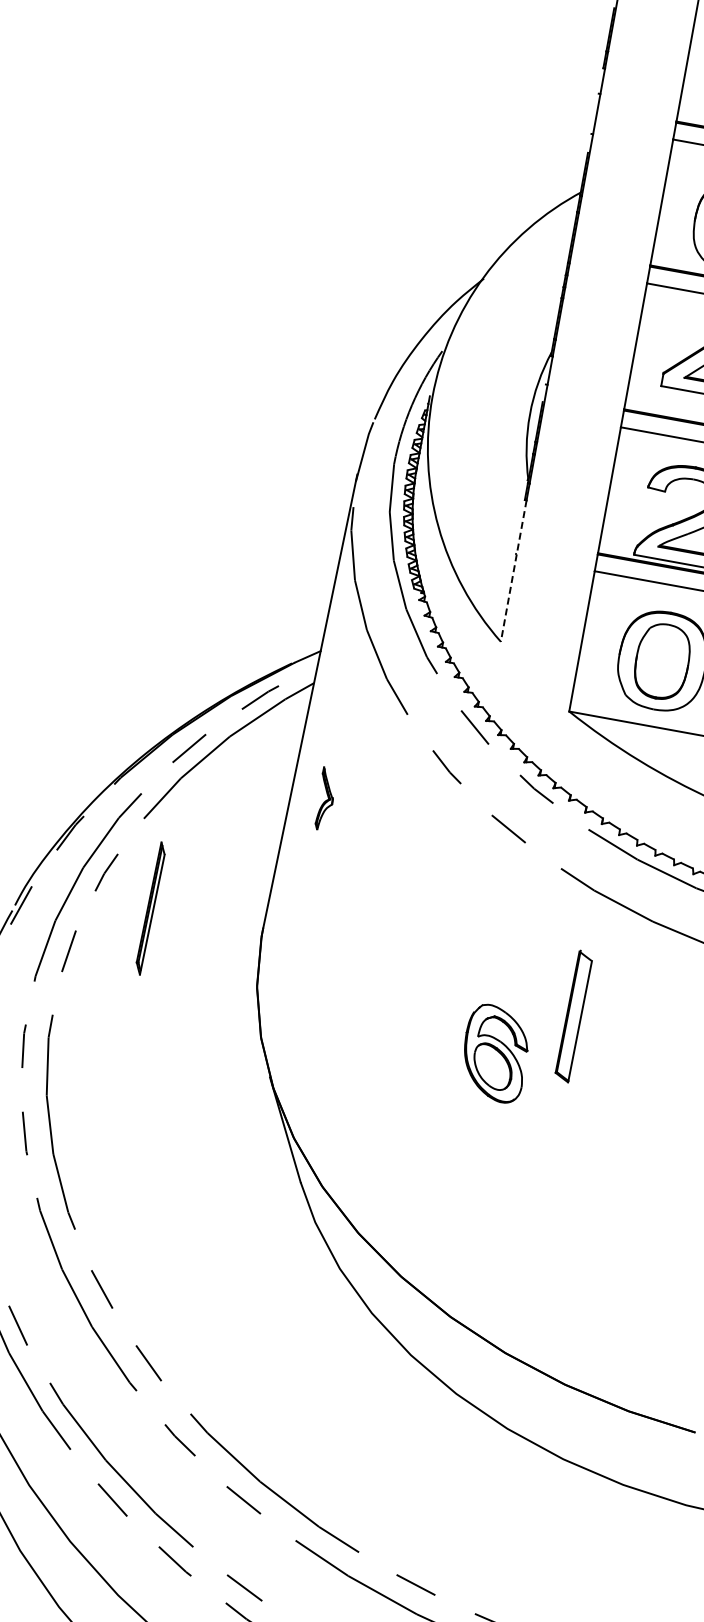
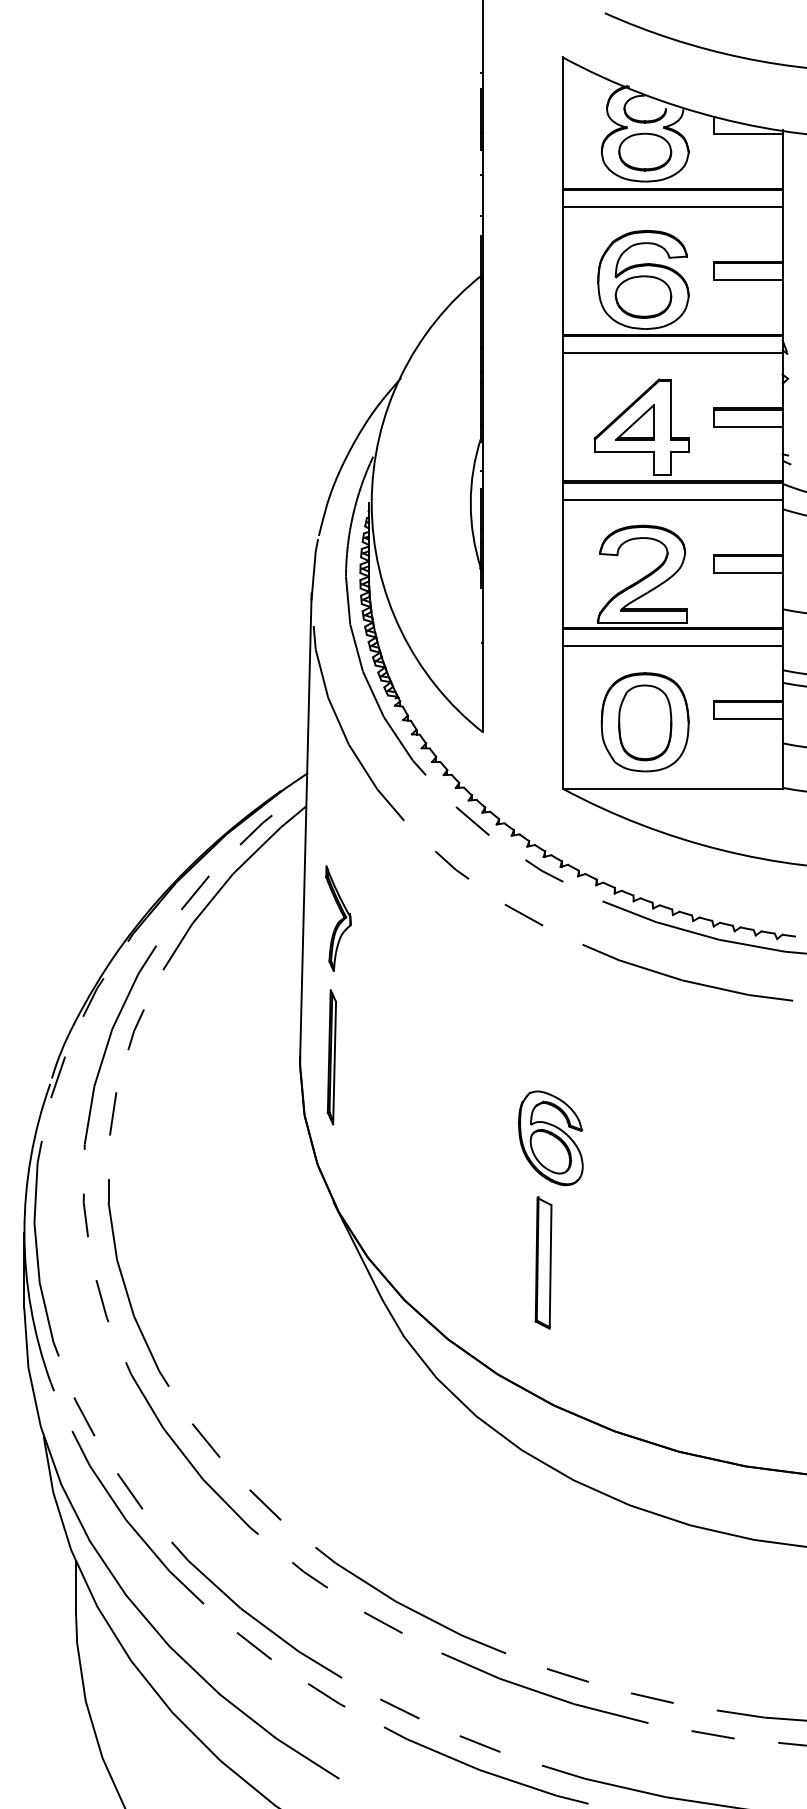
line: (513, 571) -> (482, 660), dashed -> solid
part: (325, 799) -> (338, 918), size x1.67
part: (150, 908) -> (331, 1057), moved
part: (573, 1016) -> (543, 1262), moved

